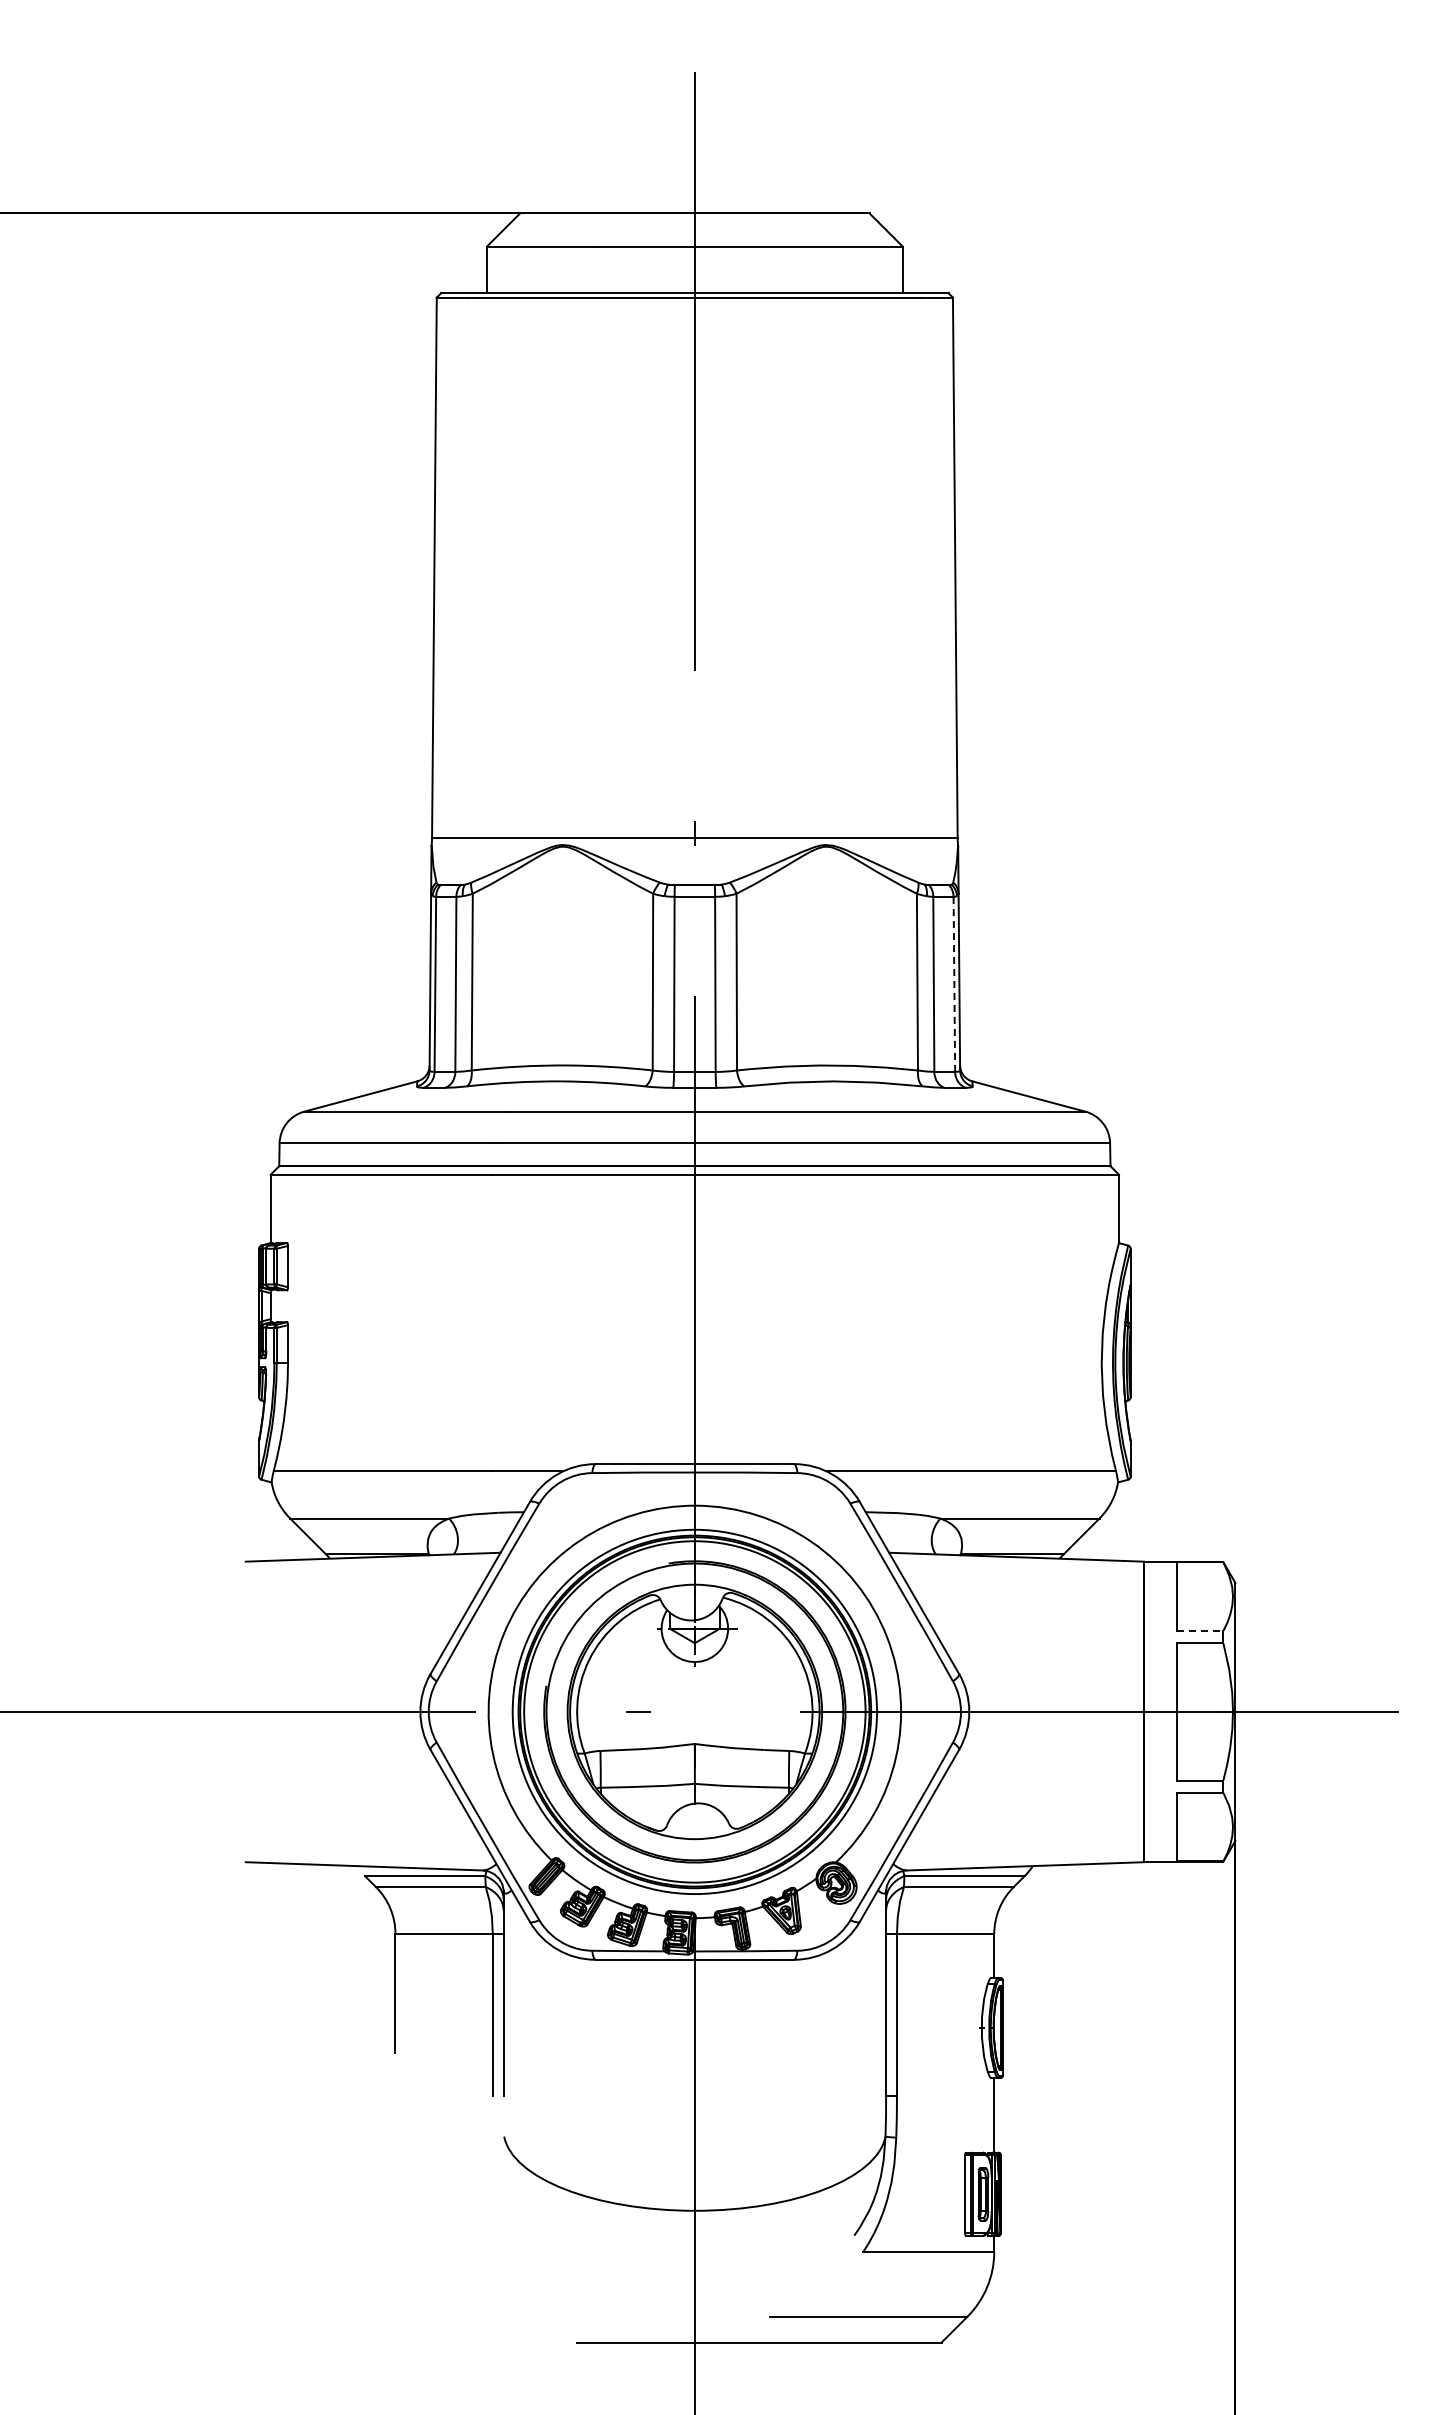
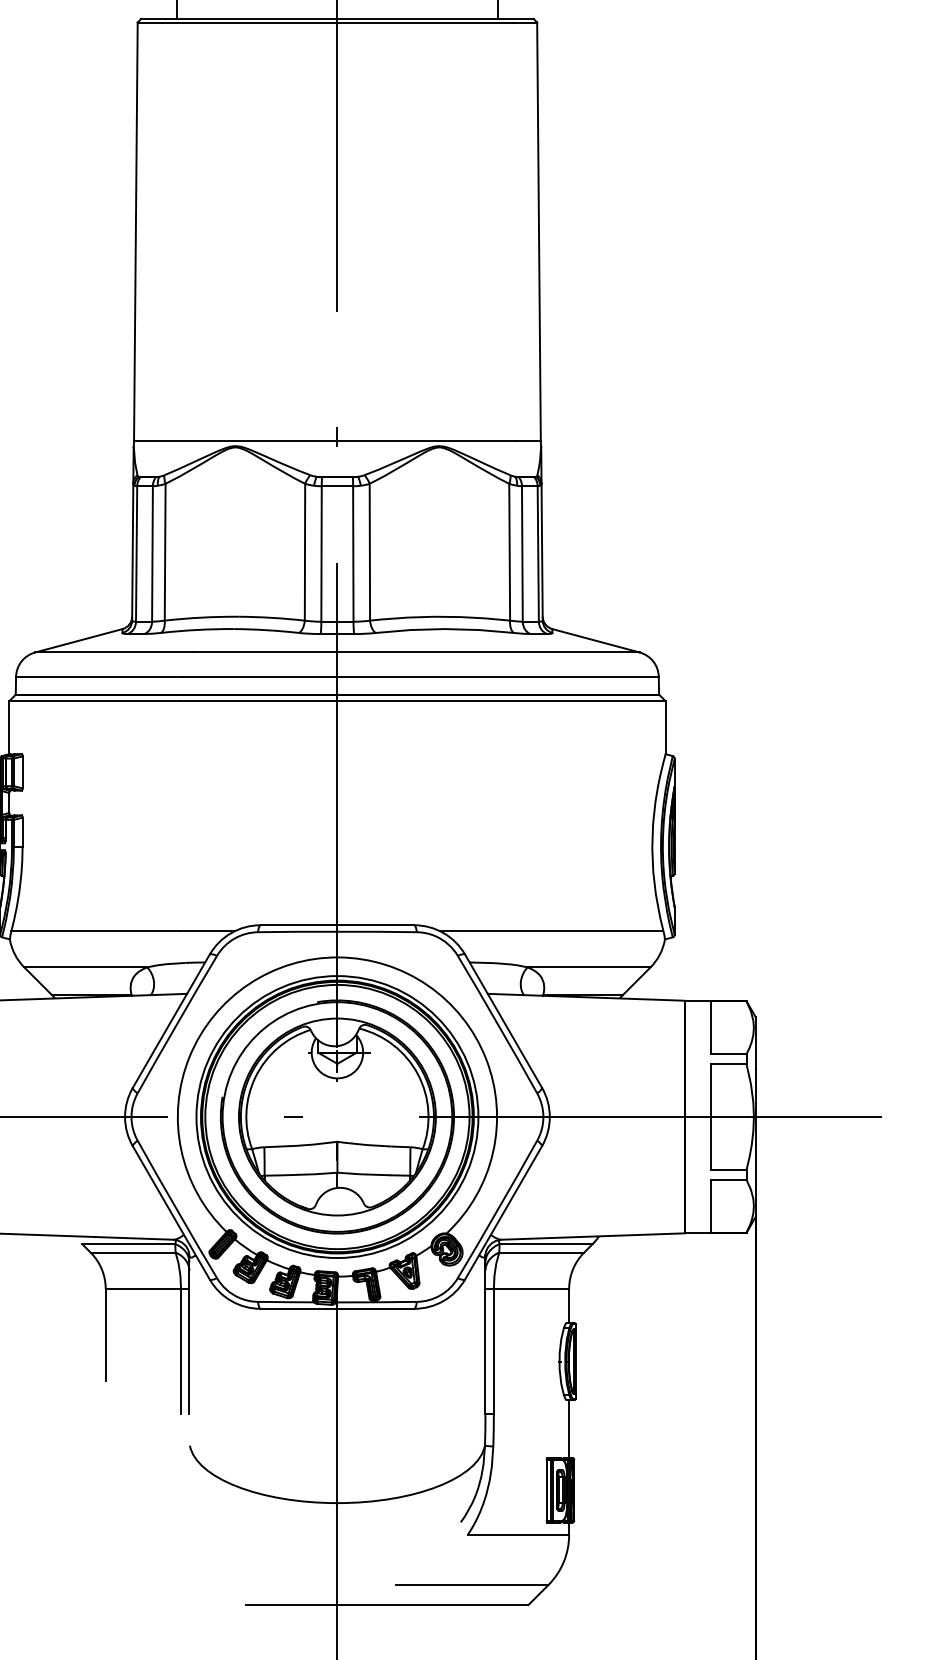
line: (954, 984) -> (538, 554), dashed -> solid
line: (1200, 1630) -> (728, 1054), dashed -> solid

